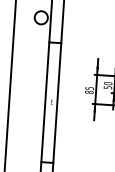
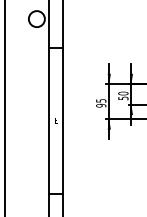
text: (89, 92) -> (101, 105), 85 -> 95

